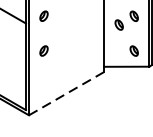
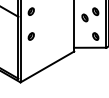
line: (66, 93) -> (47, 66), dashed -> solid

